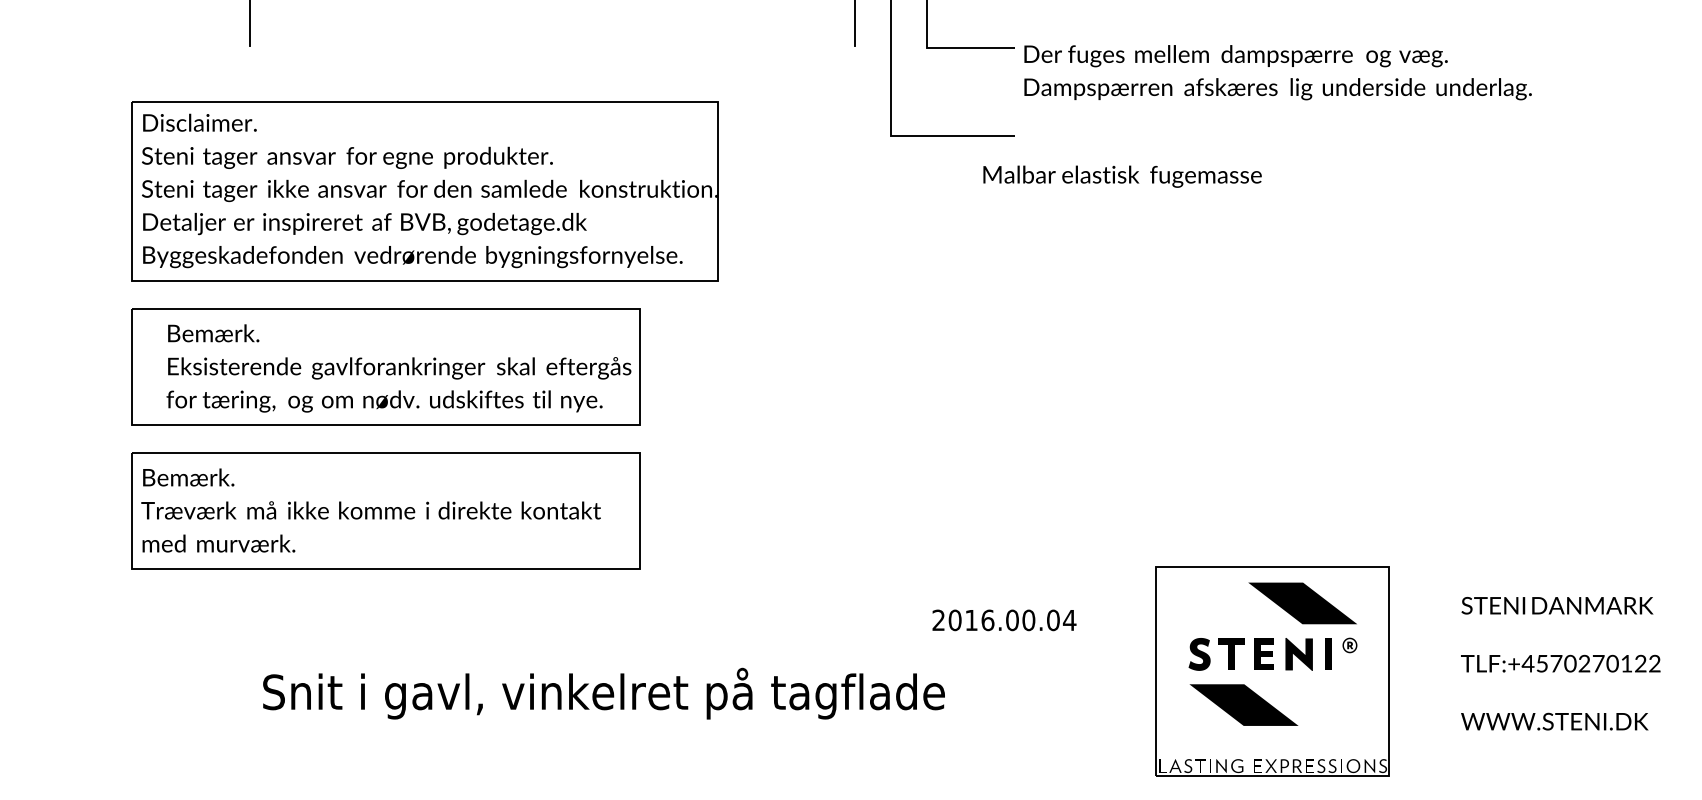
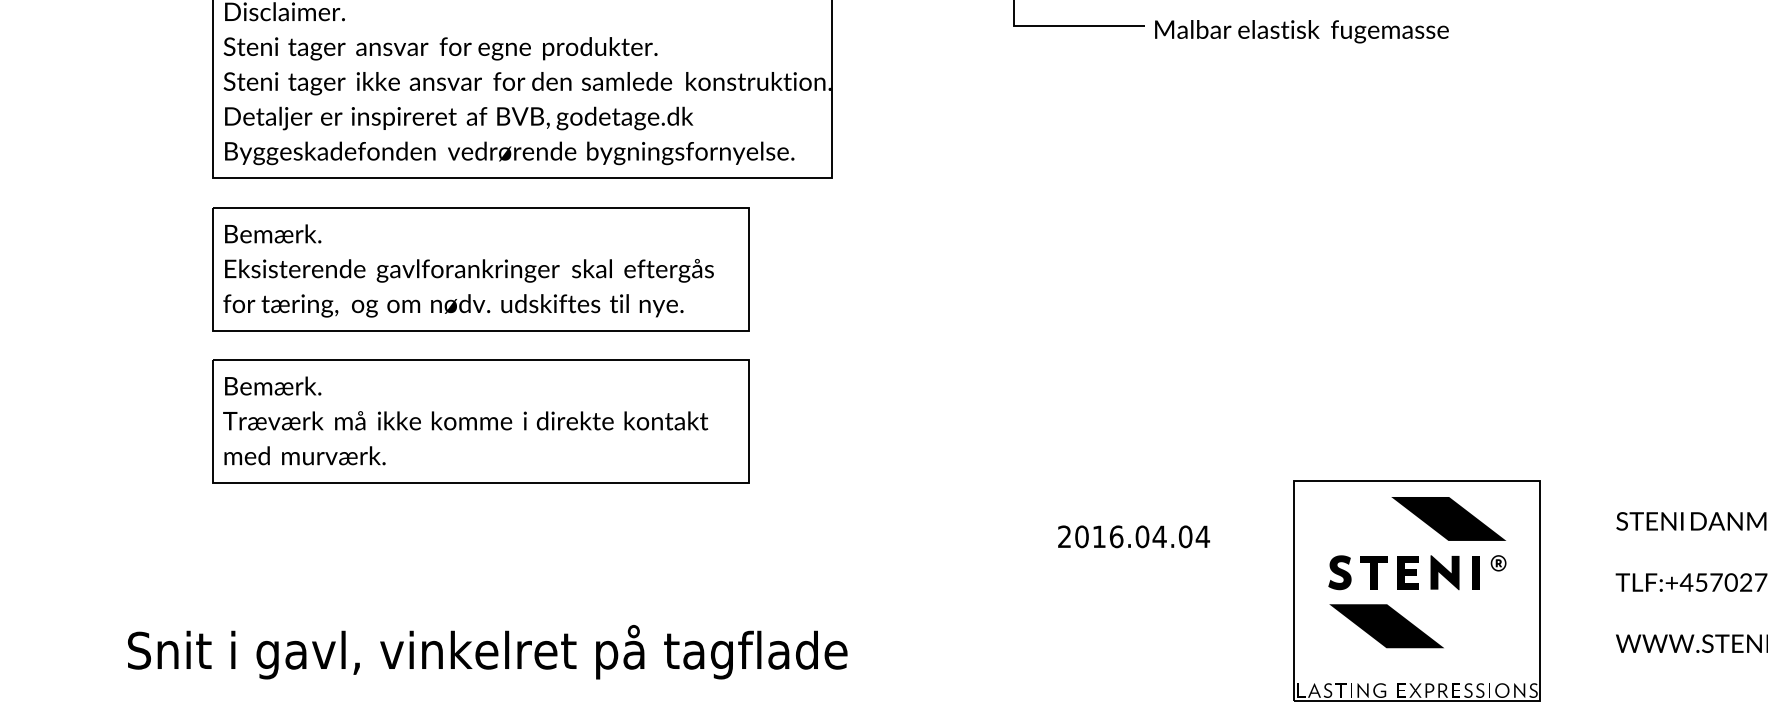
text: (1122, 176) -> (1301, 31), moved
text: (398, 368) -> (468, 271), moved
text: (1028, 620) -> (1159, 536), 2016.00.04 -> 2016.04.04
text: (603, 693) -> (487, 651), moved

